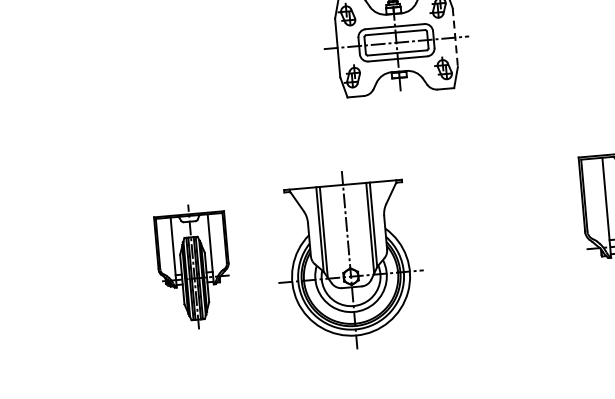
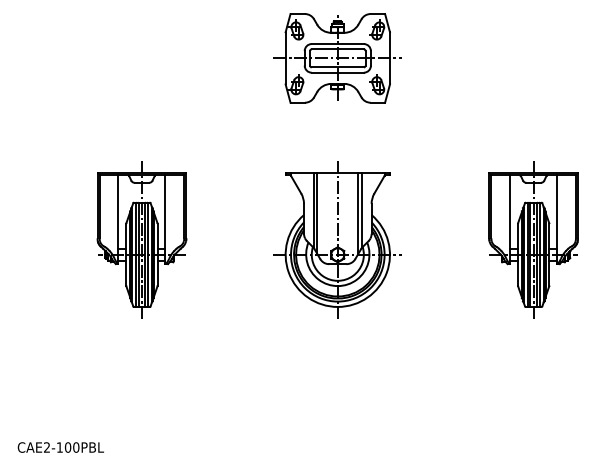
line: (454, 37) -> (389, 58), dashed -> solid
part: (349, 259) -> (337, 239), moved
part: (193, 266) -> (141, 239), size x1.43

